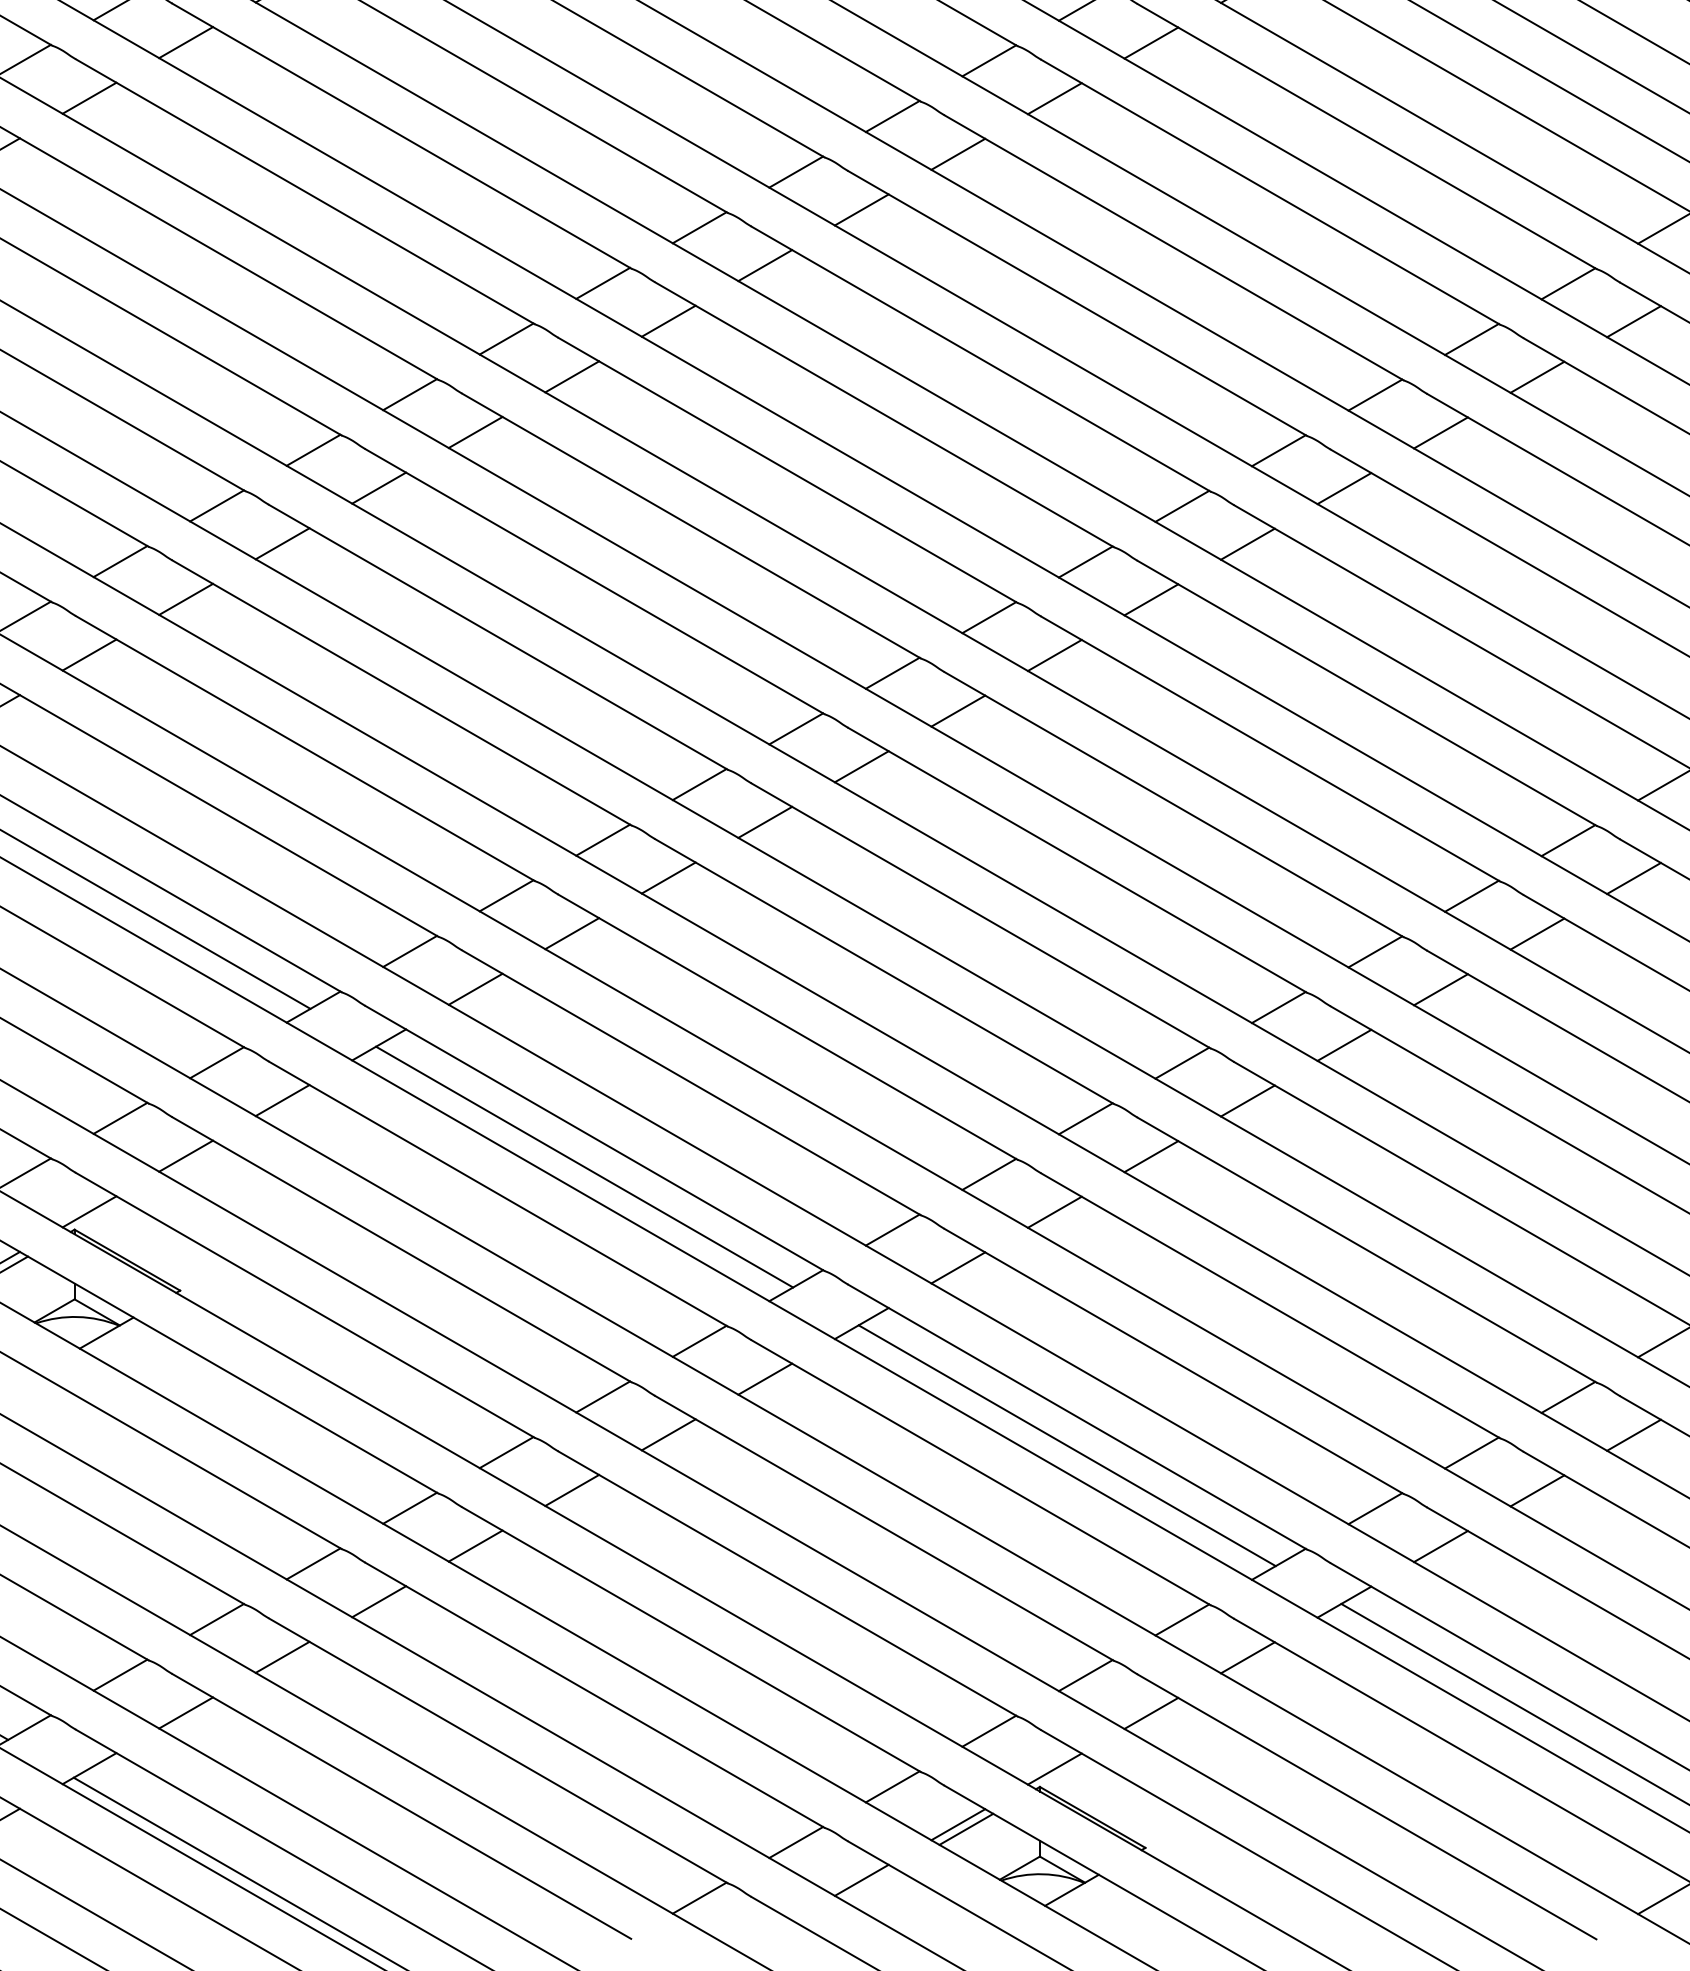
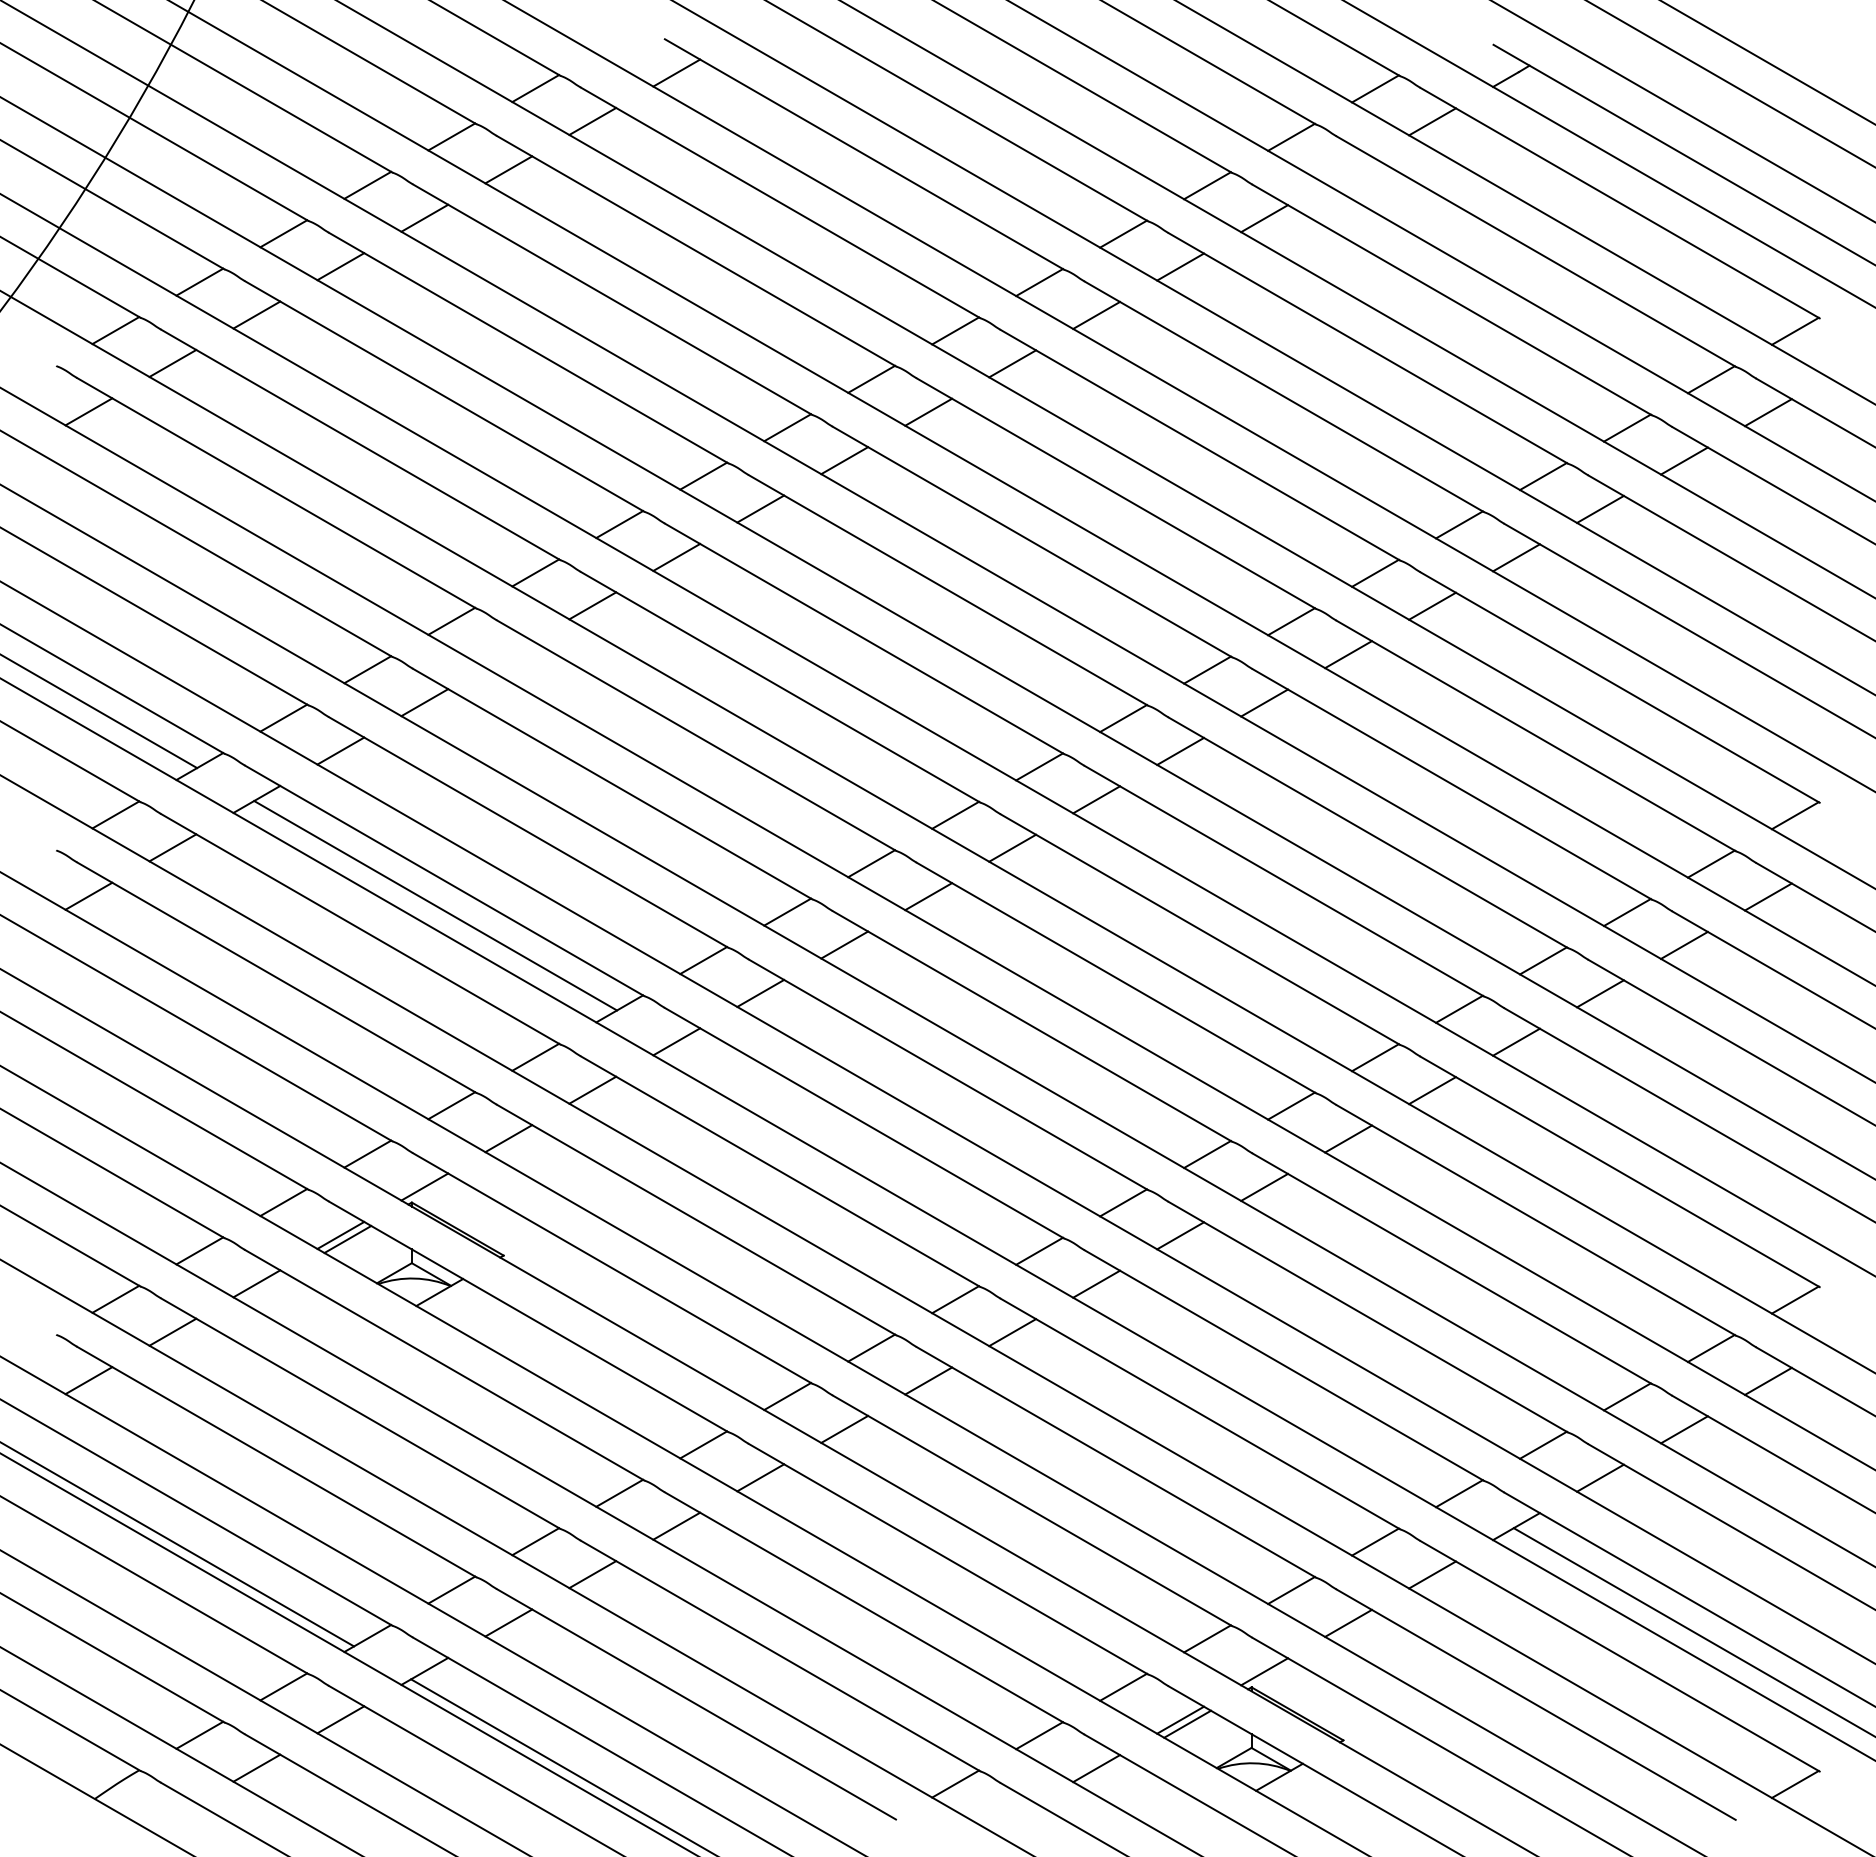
line: (1151, 42) -> (1348, 169), removed
line: (185, 598) -> (508, 653), removed
line: (584, 1166) -> (855, 1147), removed
line: (1066, 1445) -> (1274, 1390), removed

